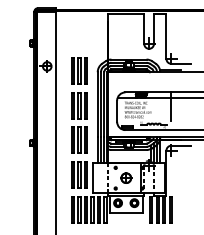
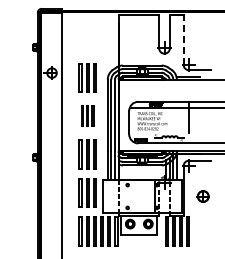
line: (166, 35) -> (183, 39), solid -> dashed
part: (79, 105) -> (87, 116), size x0.7
part: (125, 178) -> (202, 196), moved

